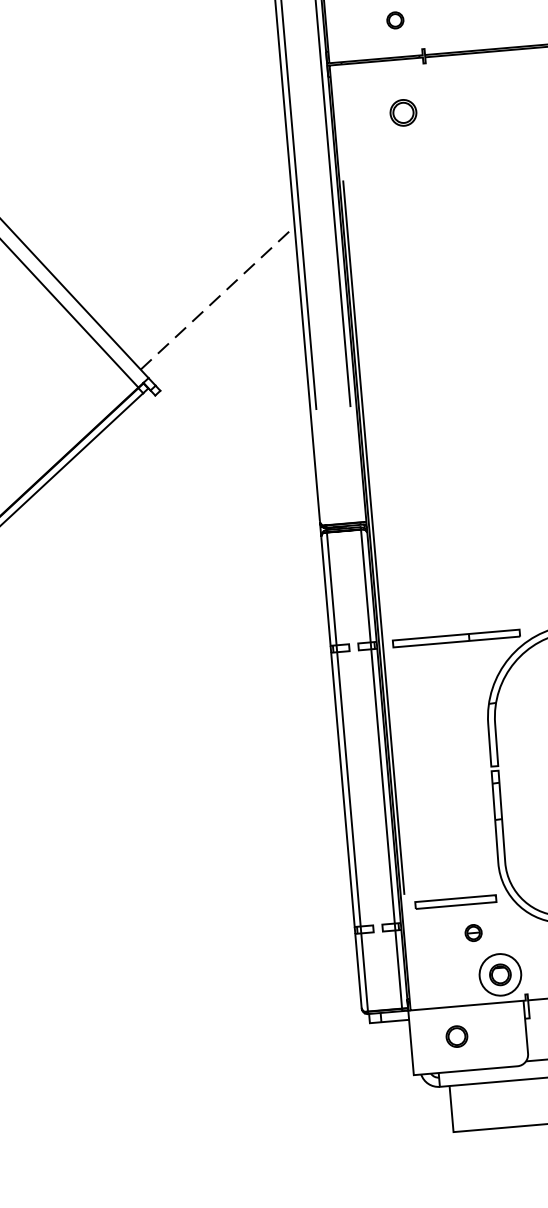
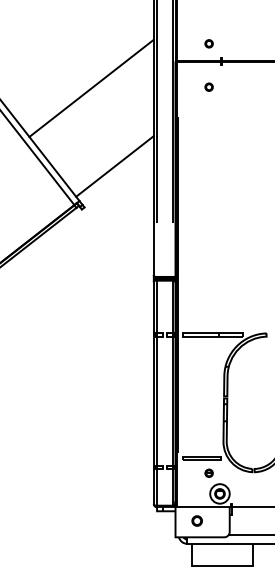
part: (401, 111) -> (208, 86), size x0.62
line: (153, 134) -> (91, 87), added
line: (218, 298) -> (115, 166), dashed -> solid

